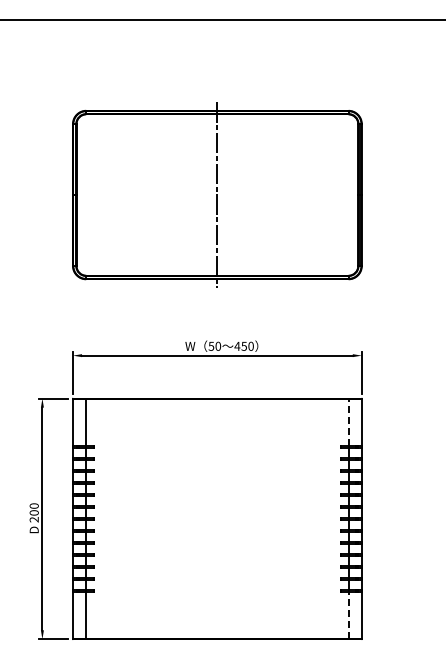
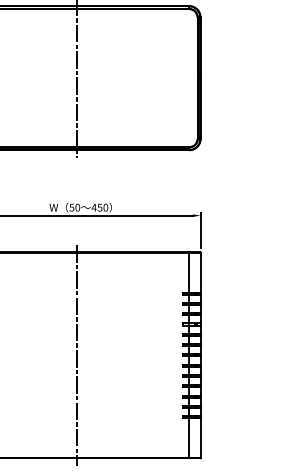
line: (348, 421) -> (189, 272), dashed -> solid
line: (217, 518) -> (77, 355), added
line: (348, 615) -> (189, 438), dashed -> solid

